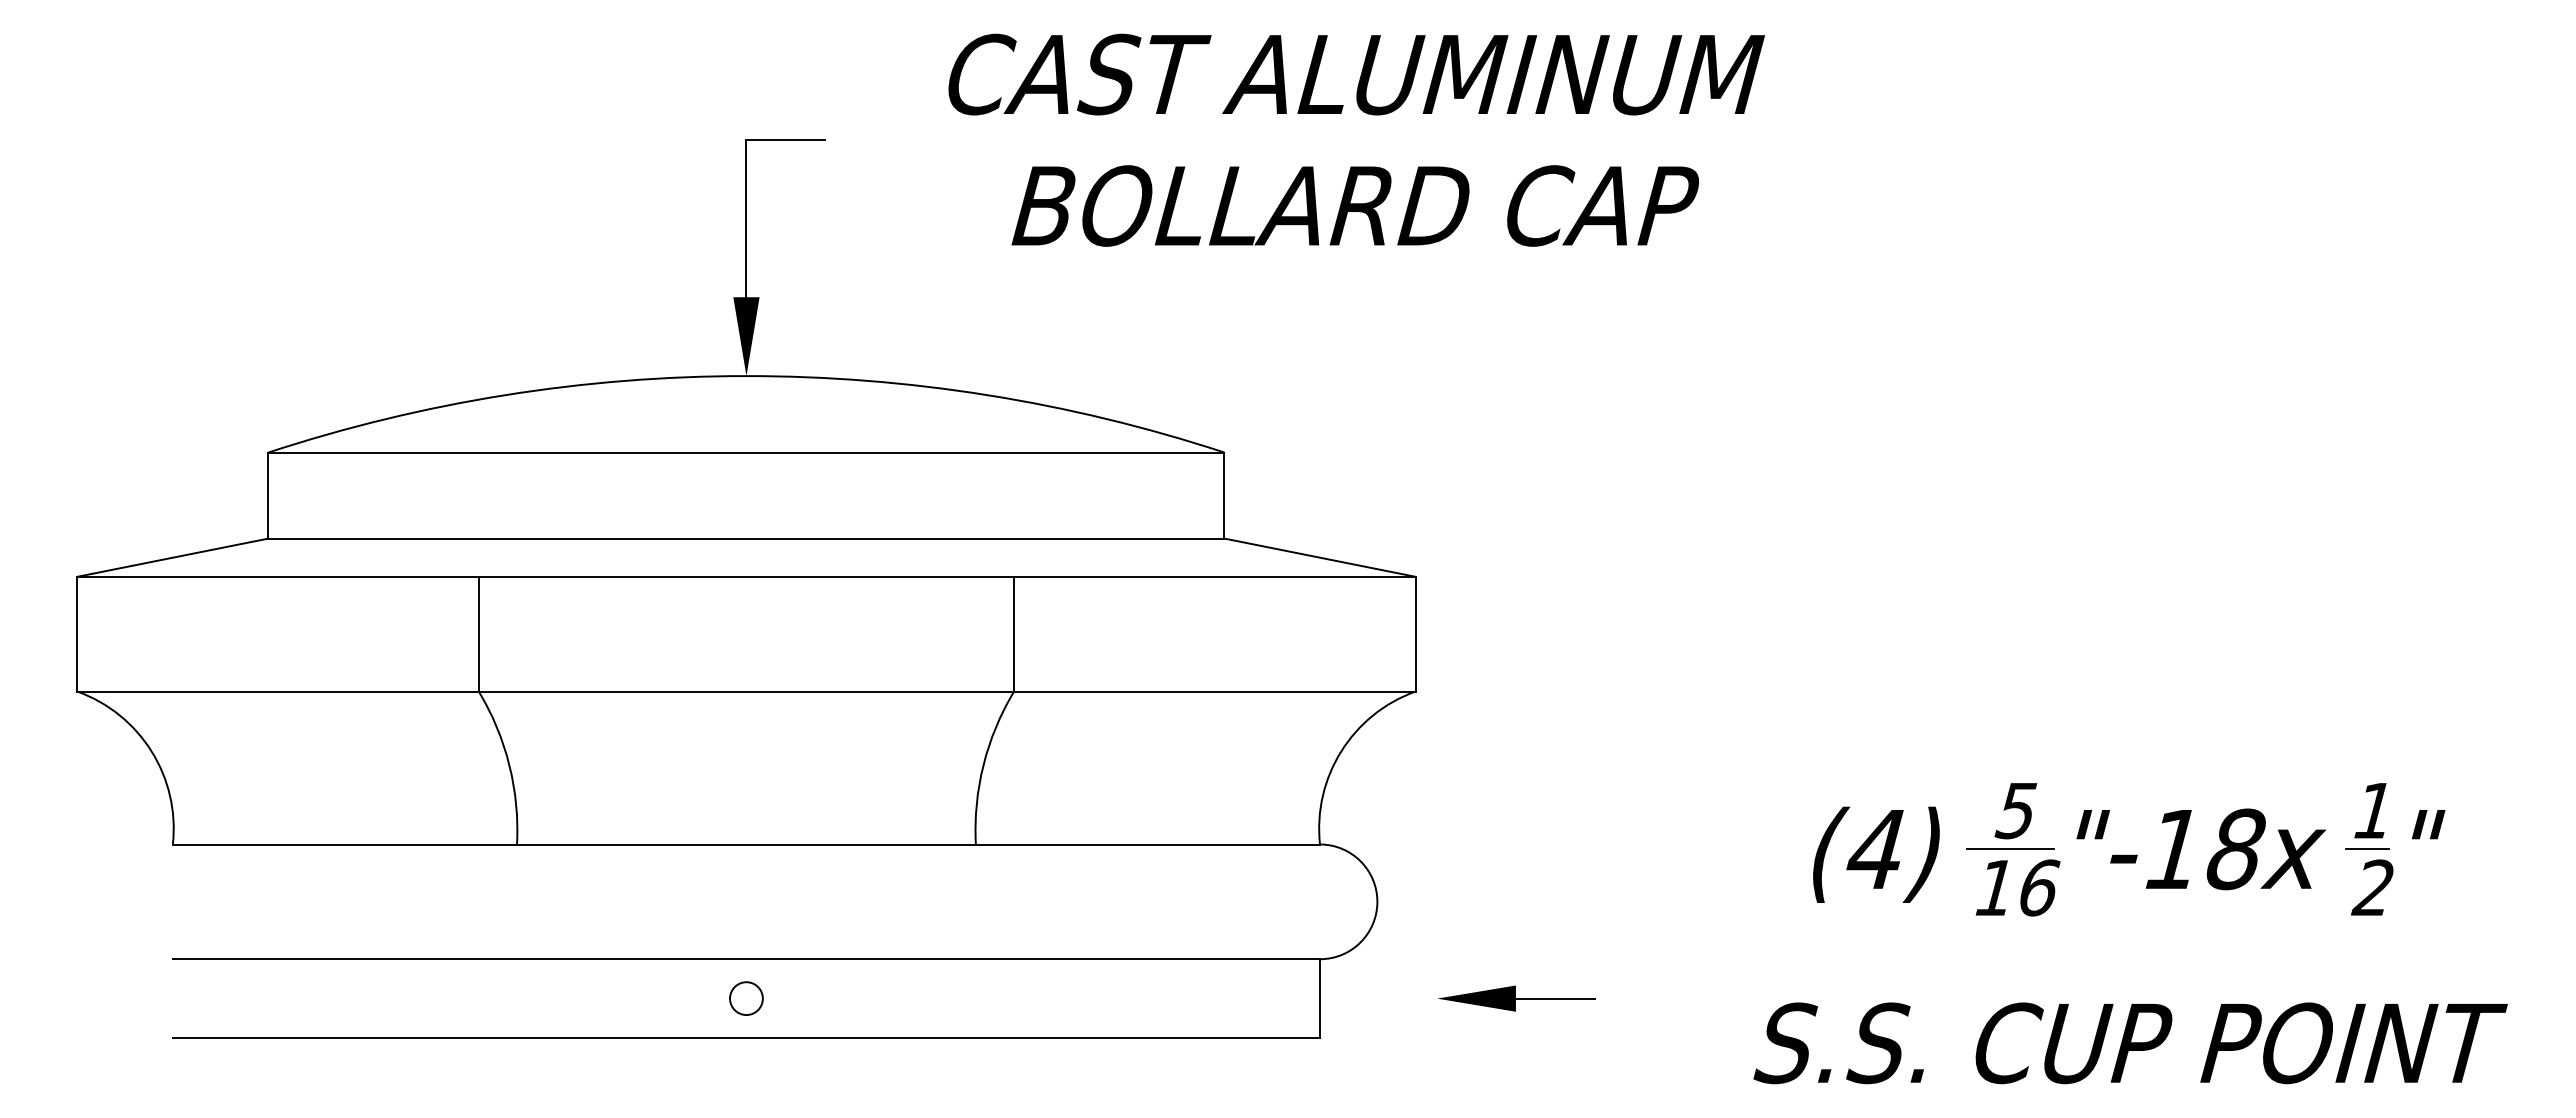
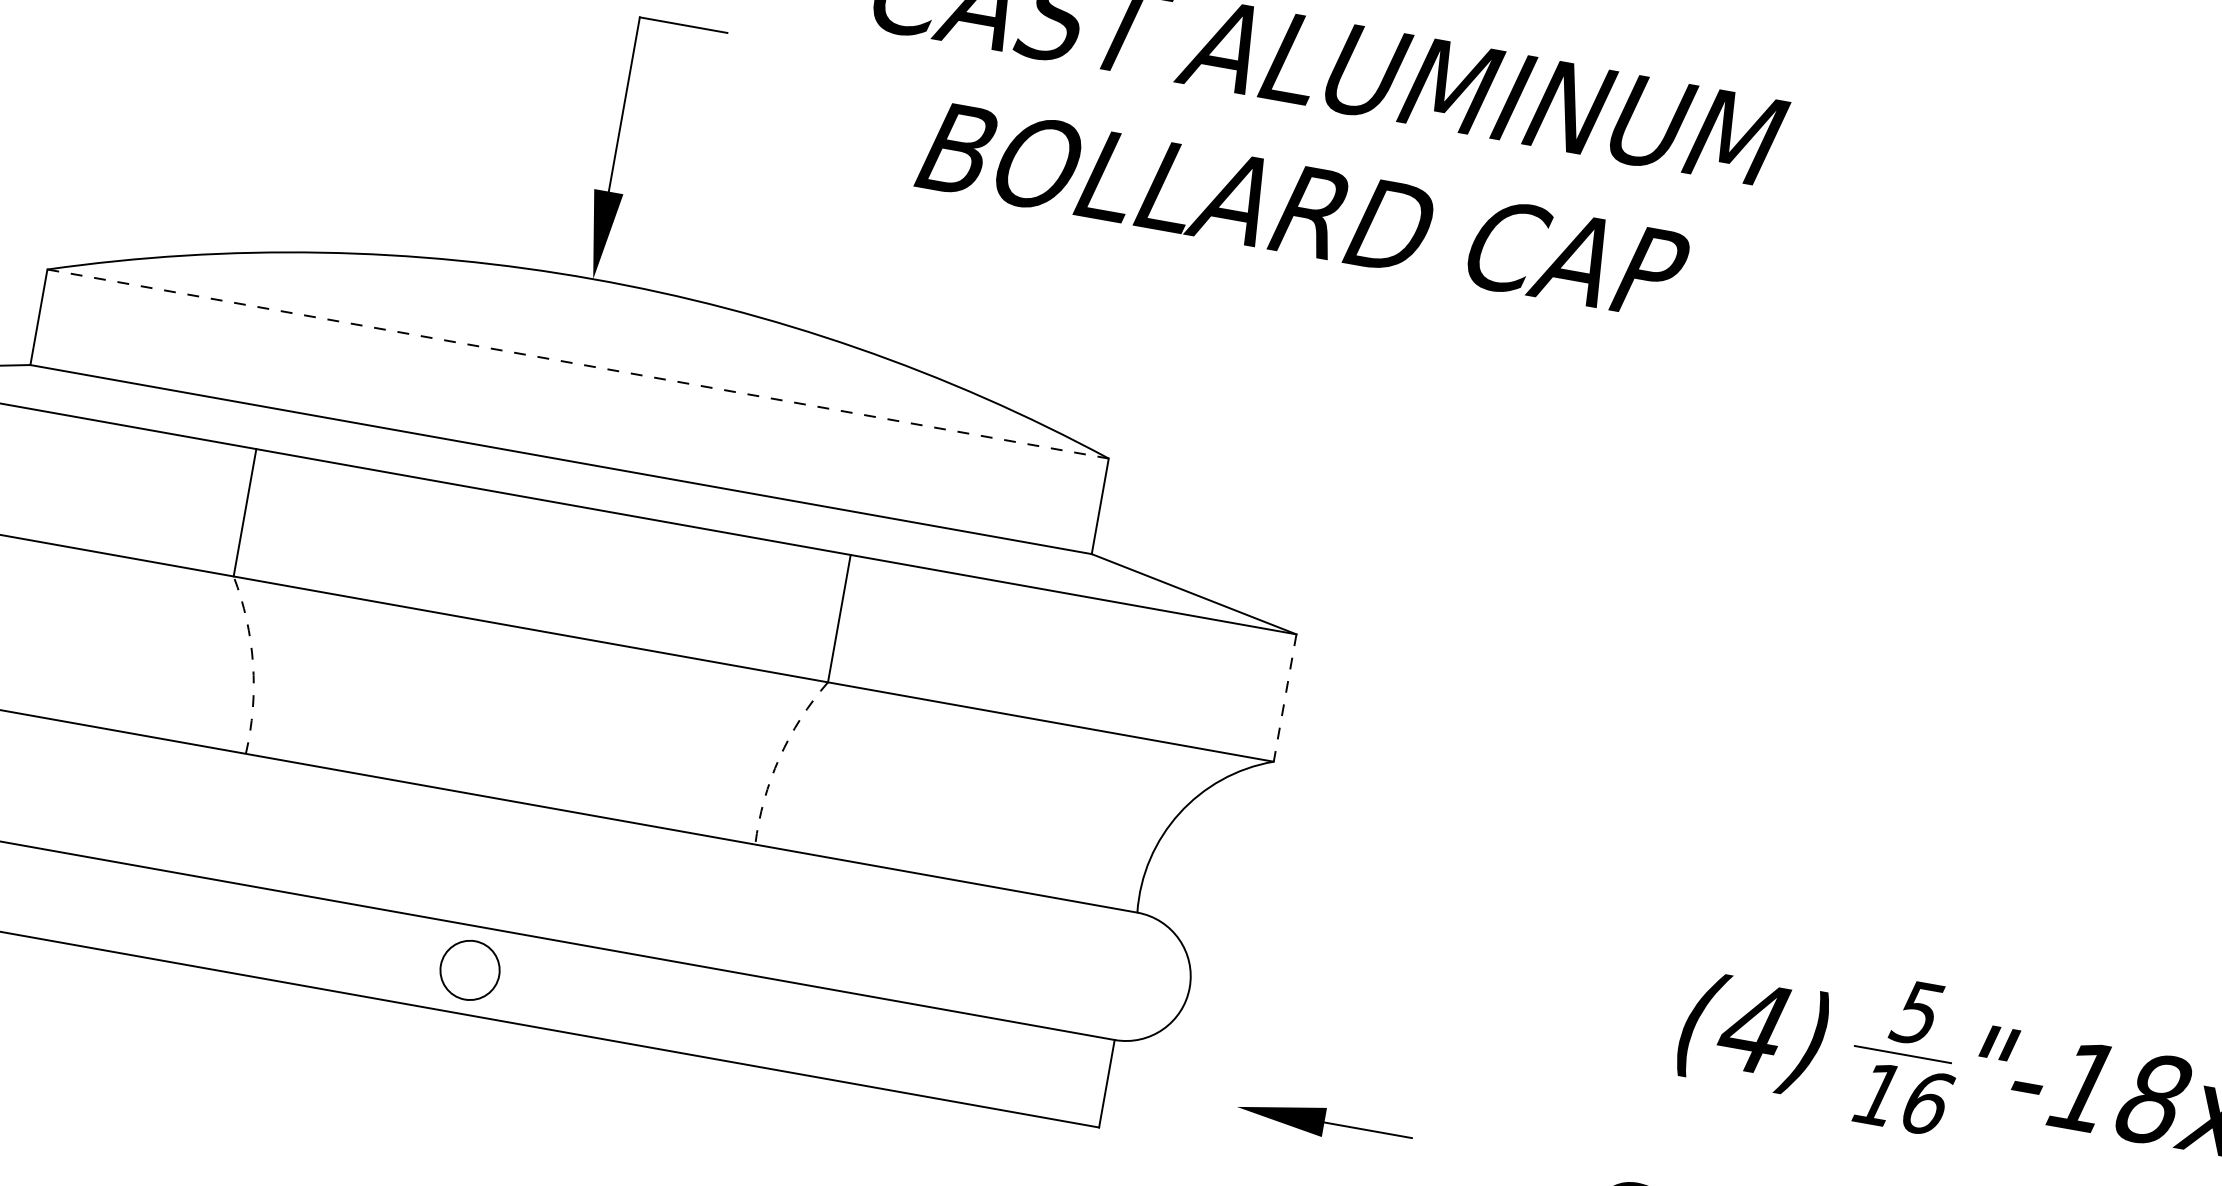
line: (746, 452) -> (578, 364), solid -> dashed
line: (1415, 634) -> (1284, 698), solid -> dashed
arc: (509, 765) -> (253, 664), solid -> dashed
arc: (983, 765) -> (779, 758), solid -> dashed
circle: (746, 998) -> (470, 970), size x1.6

